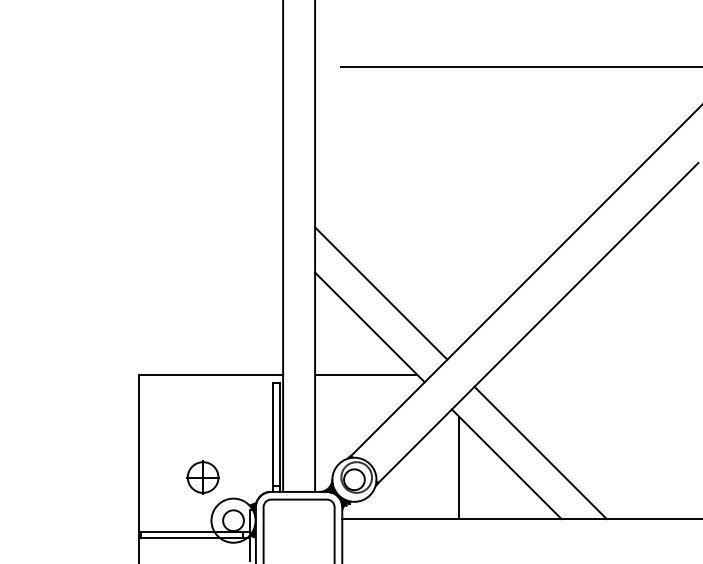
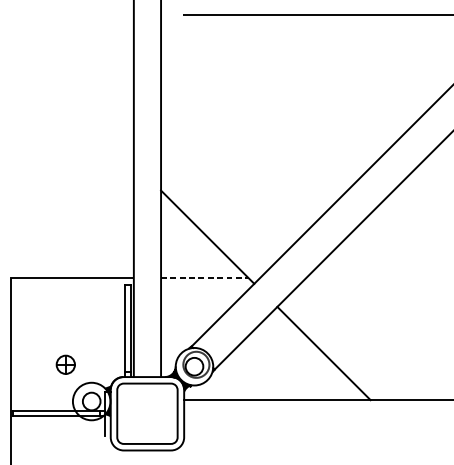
line: (381, 293) -> (217, 208), removed
line: (366, 375) -> (204, 278), solid -> dashed
line: (540, 452) -> (352, 343), removed
line: (459, 467) -> (283, 356), removed
part: (202, 477) -> (65, 364), size x0.7

